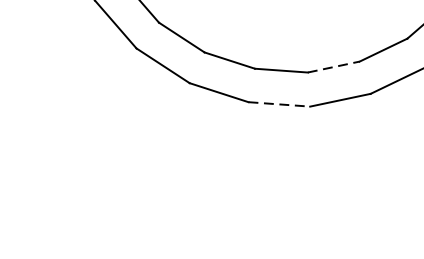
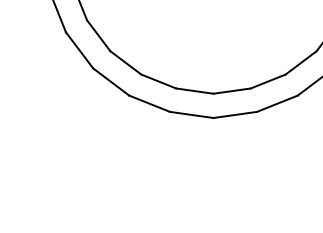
line: (334, 67) -> (232, 91), dashed -> solid
line: (278, 103) -> (191, 114), dashed -> solid

